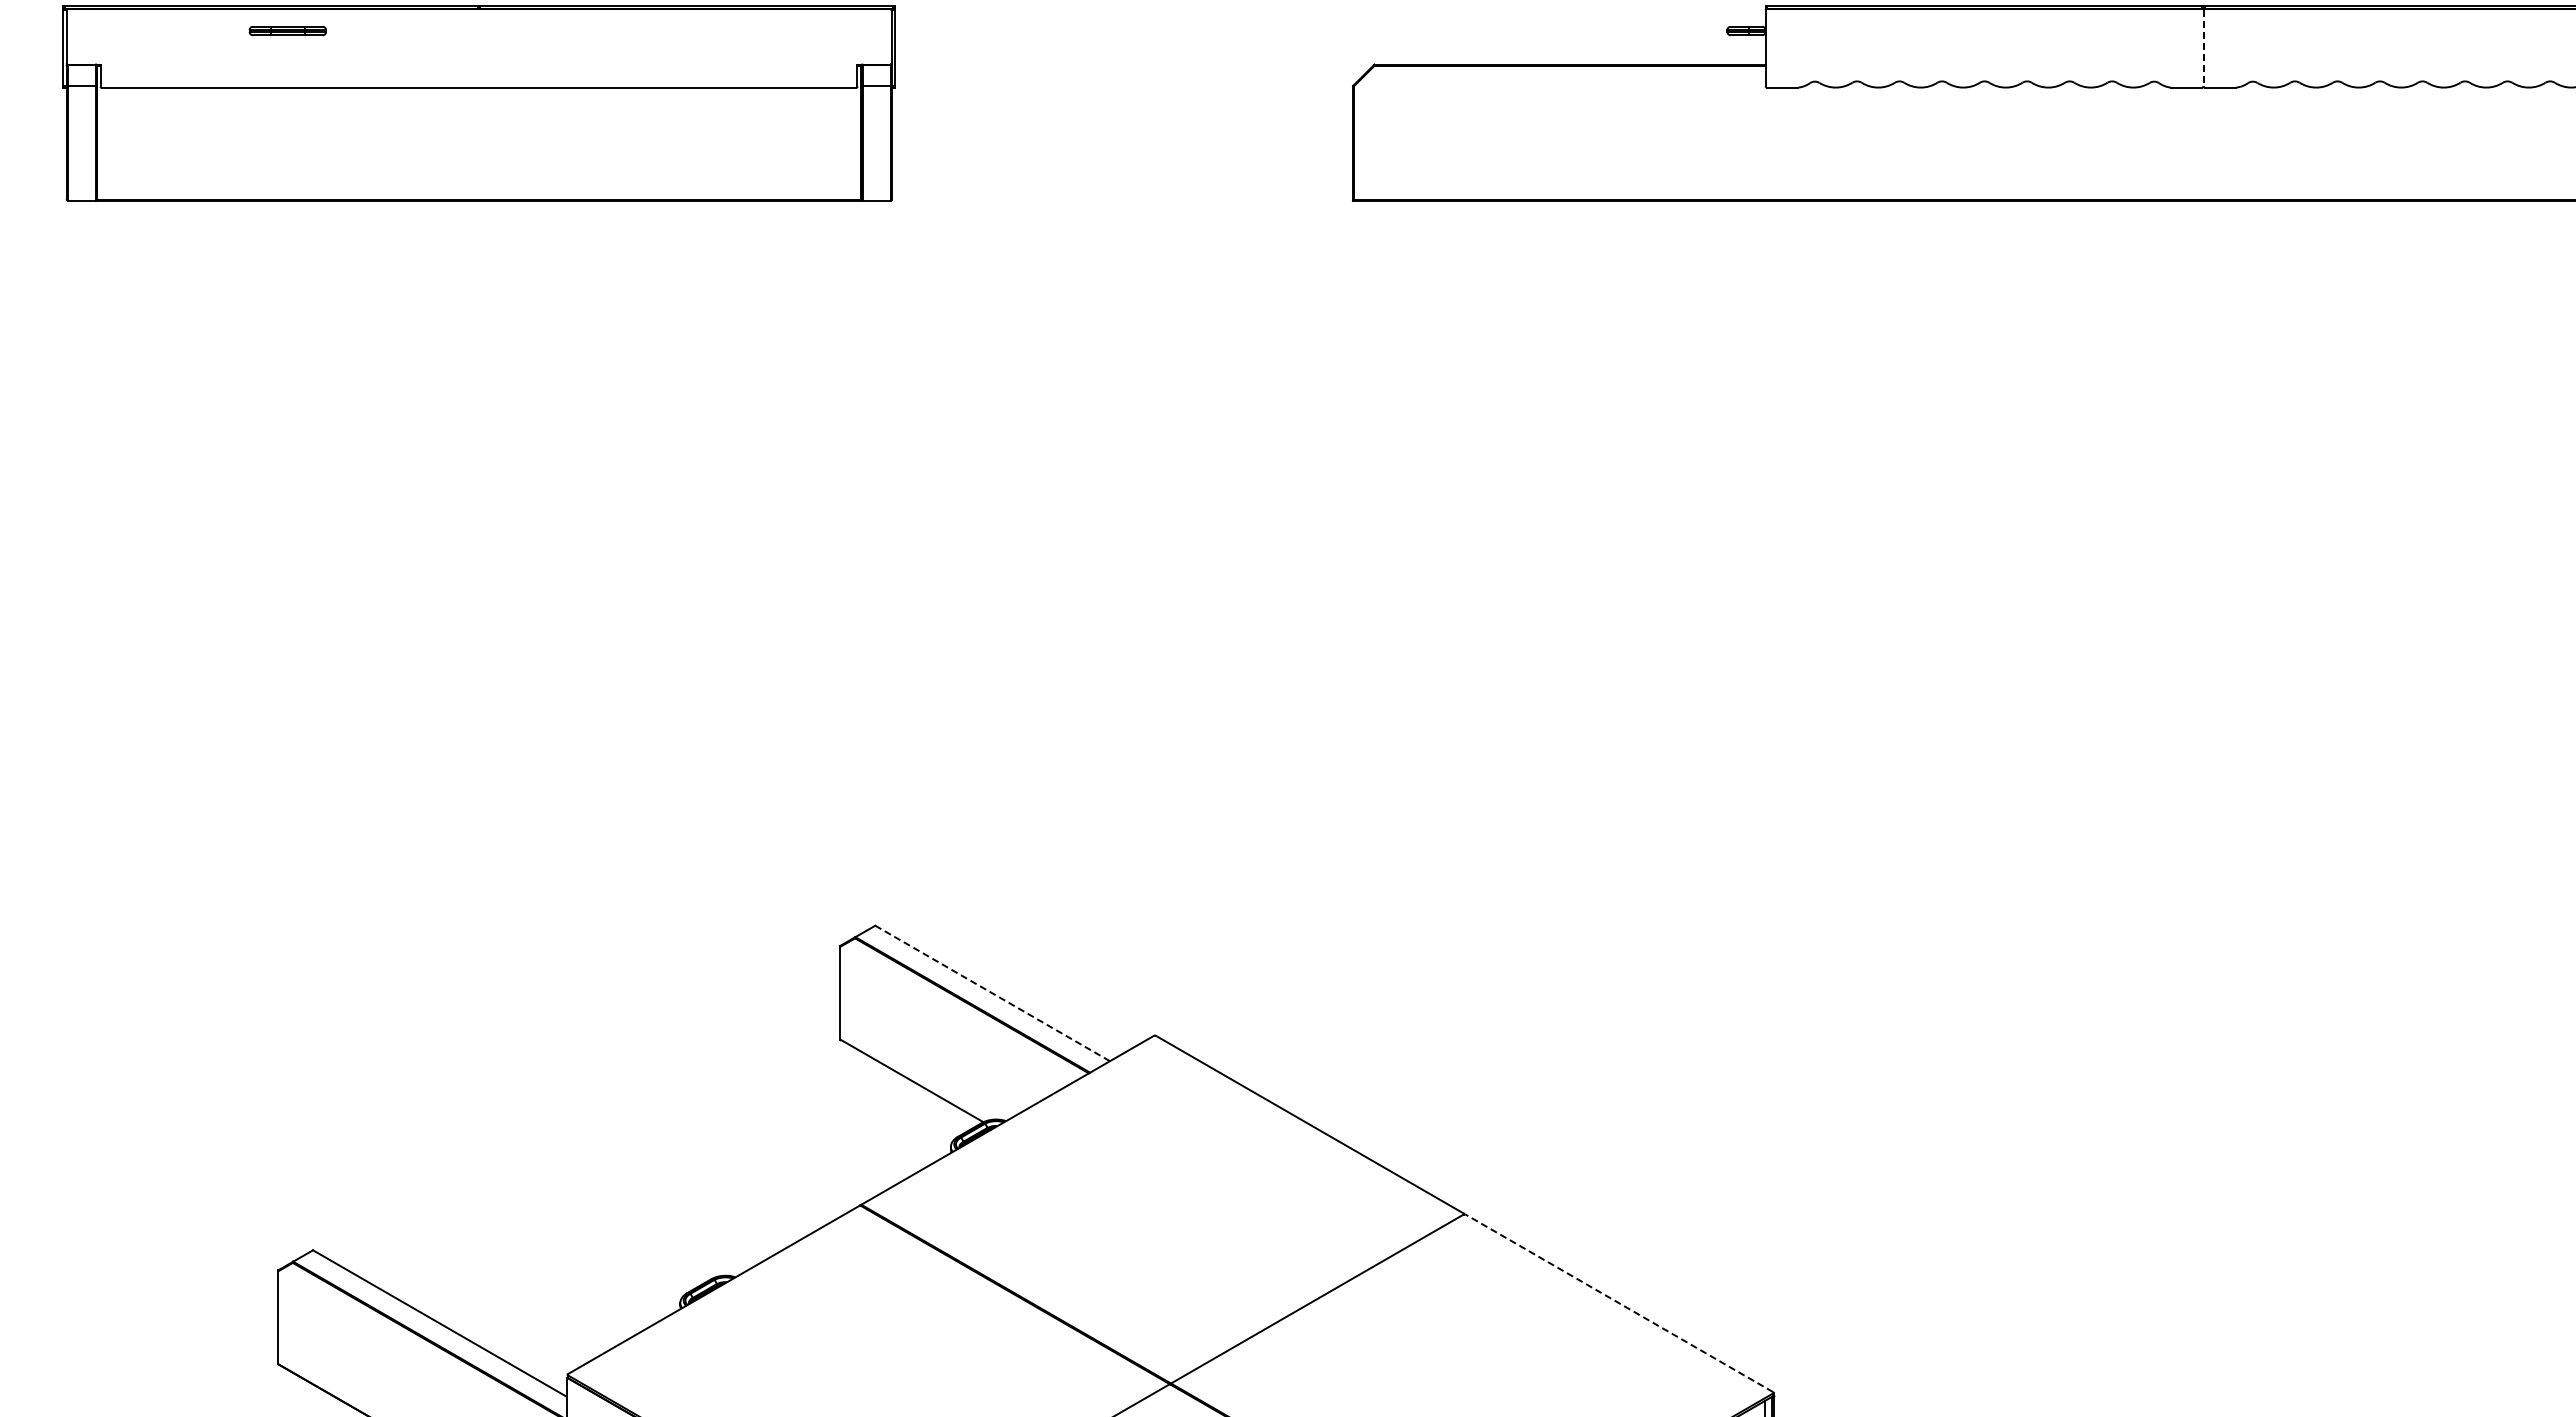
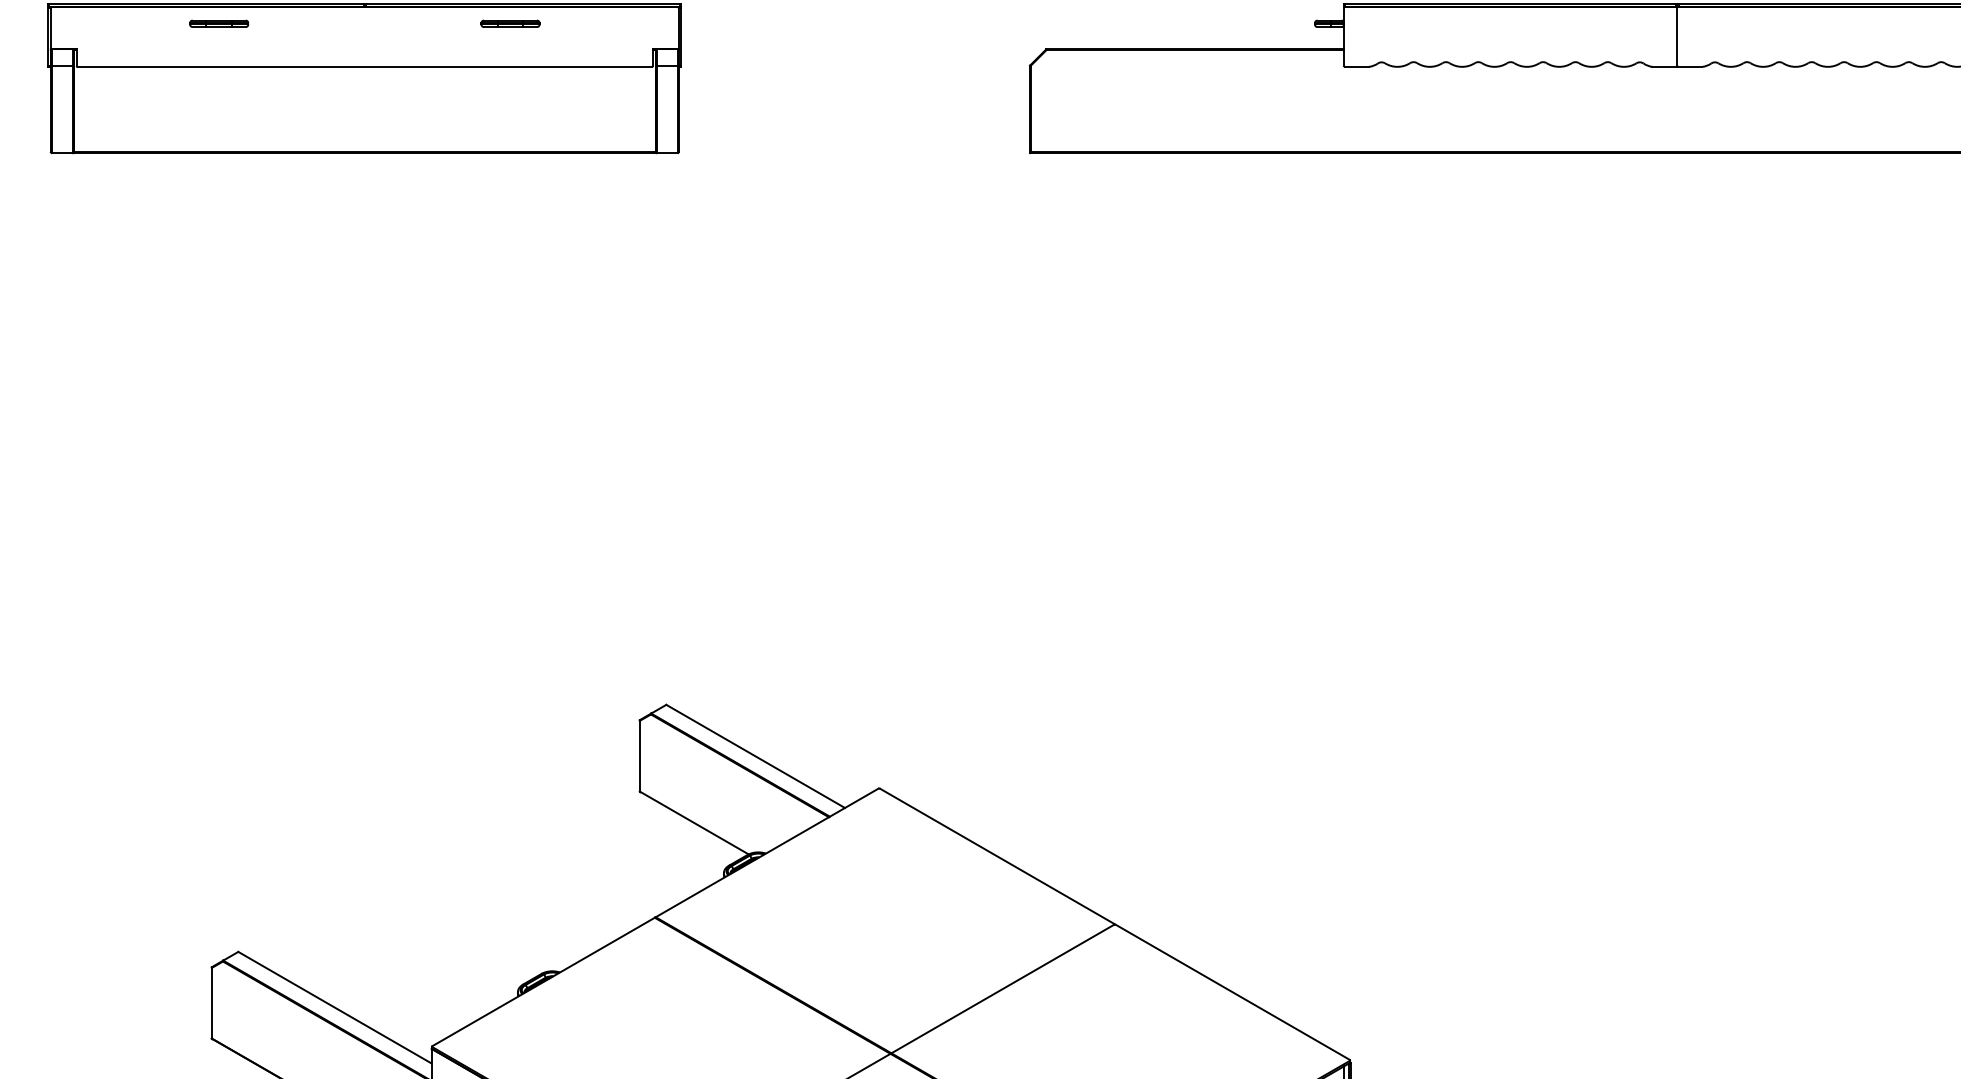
part: (670, 31) -> (510, 24), added
line: (2203, 48) -> (1677, 37), dashed -> solid
line: (992, 993) -> (755, 756), dashed -> solid
line: (1619, 1303) -> (1232, 992), dashed -> solid

